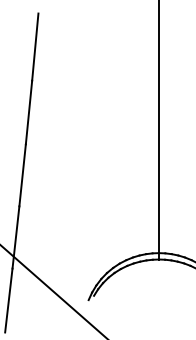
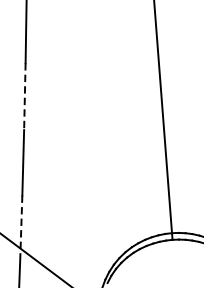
line: (29, 112) -> (25, 96), solid -> dashed
line: (15, 237) -> (20, 228), solid -> dashed

